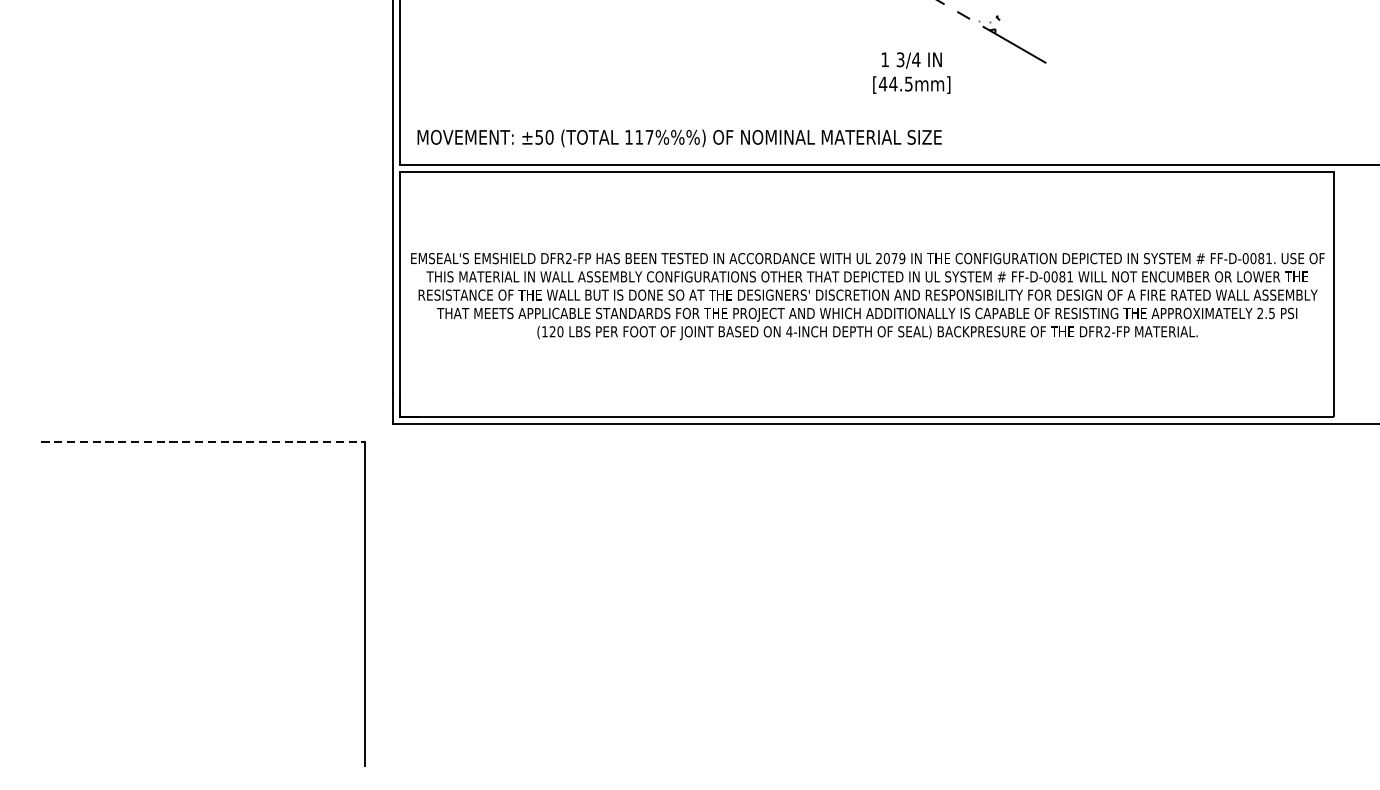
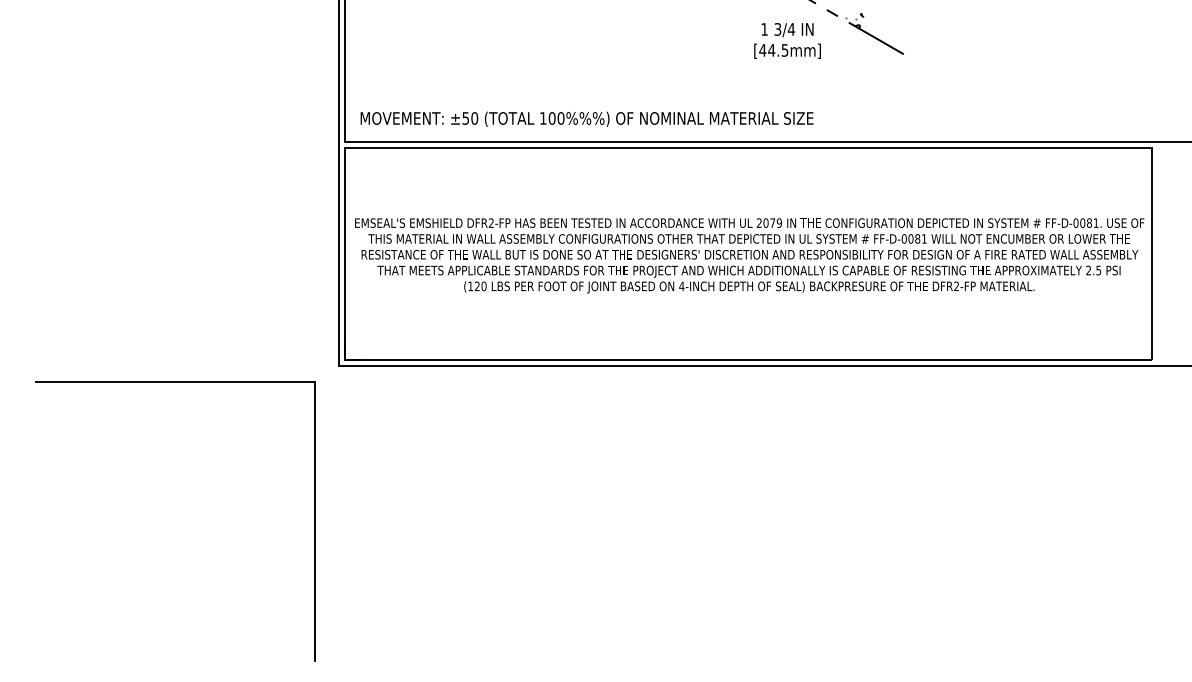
text: (911, 72) -> (787, 40), moved
text: (644, 137) -> (556, 118), 117%%%) -> 100%%%)
line: (203, 441) -> (175, 381), dashed -> solid

